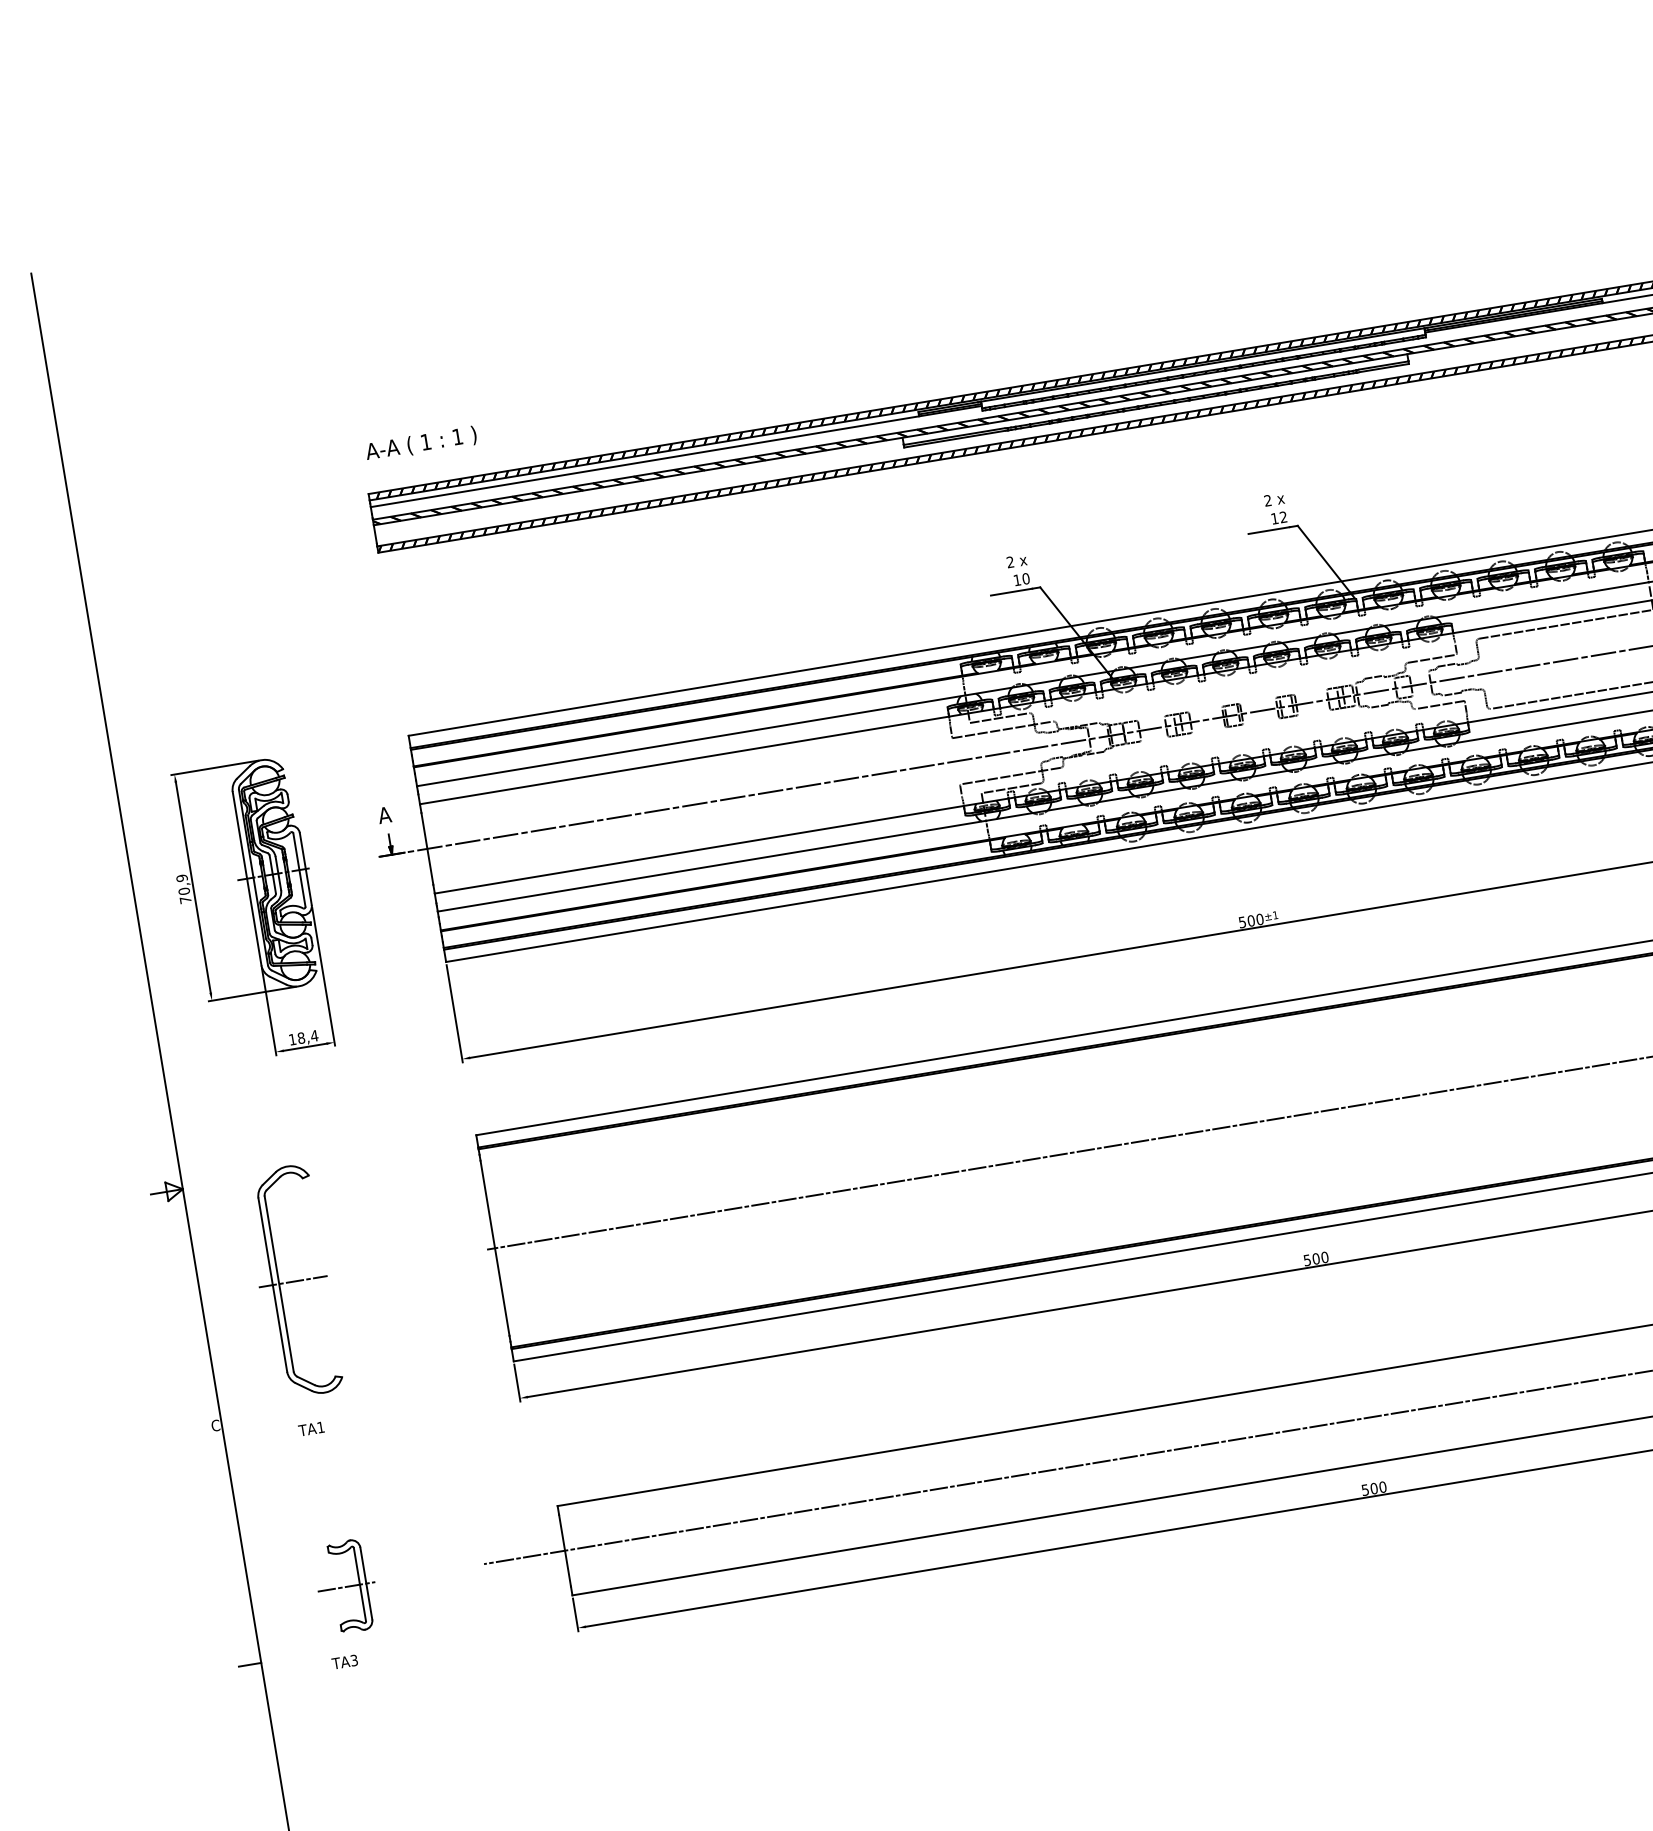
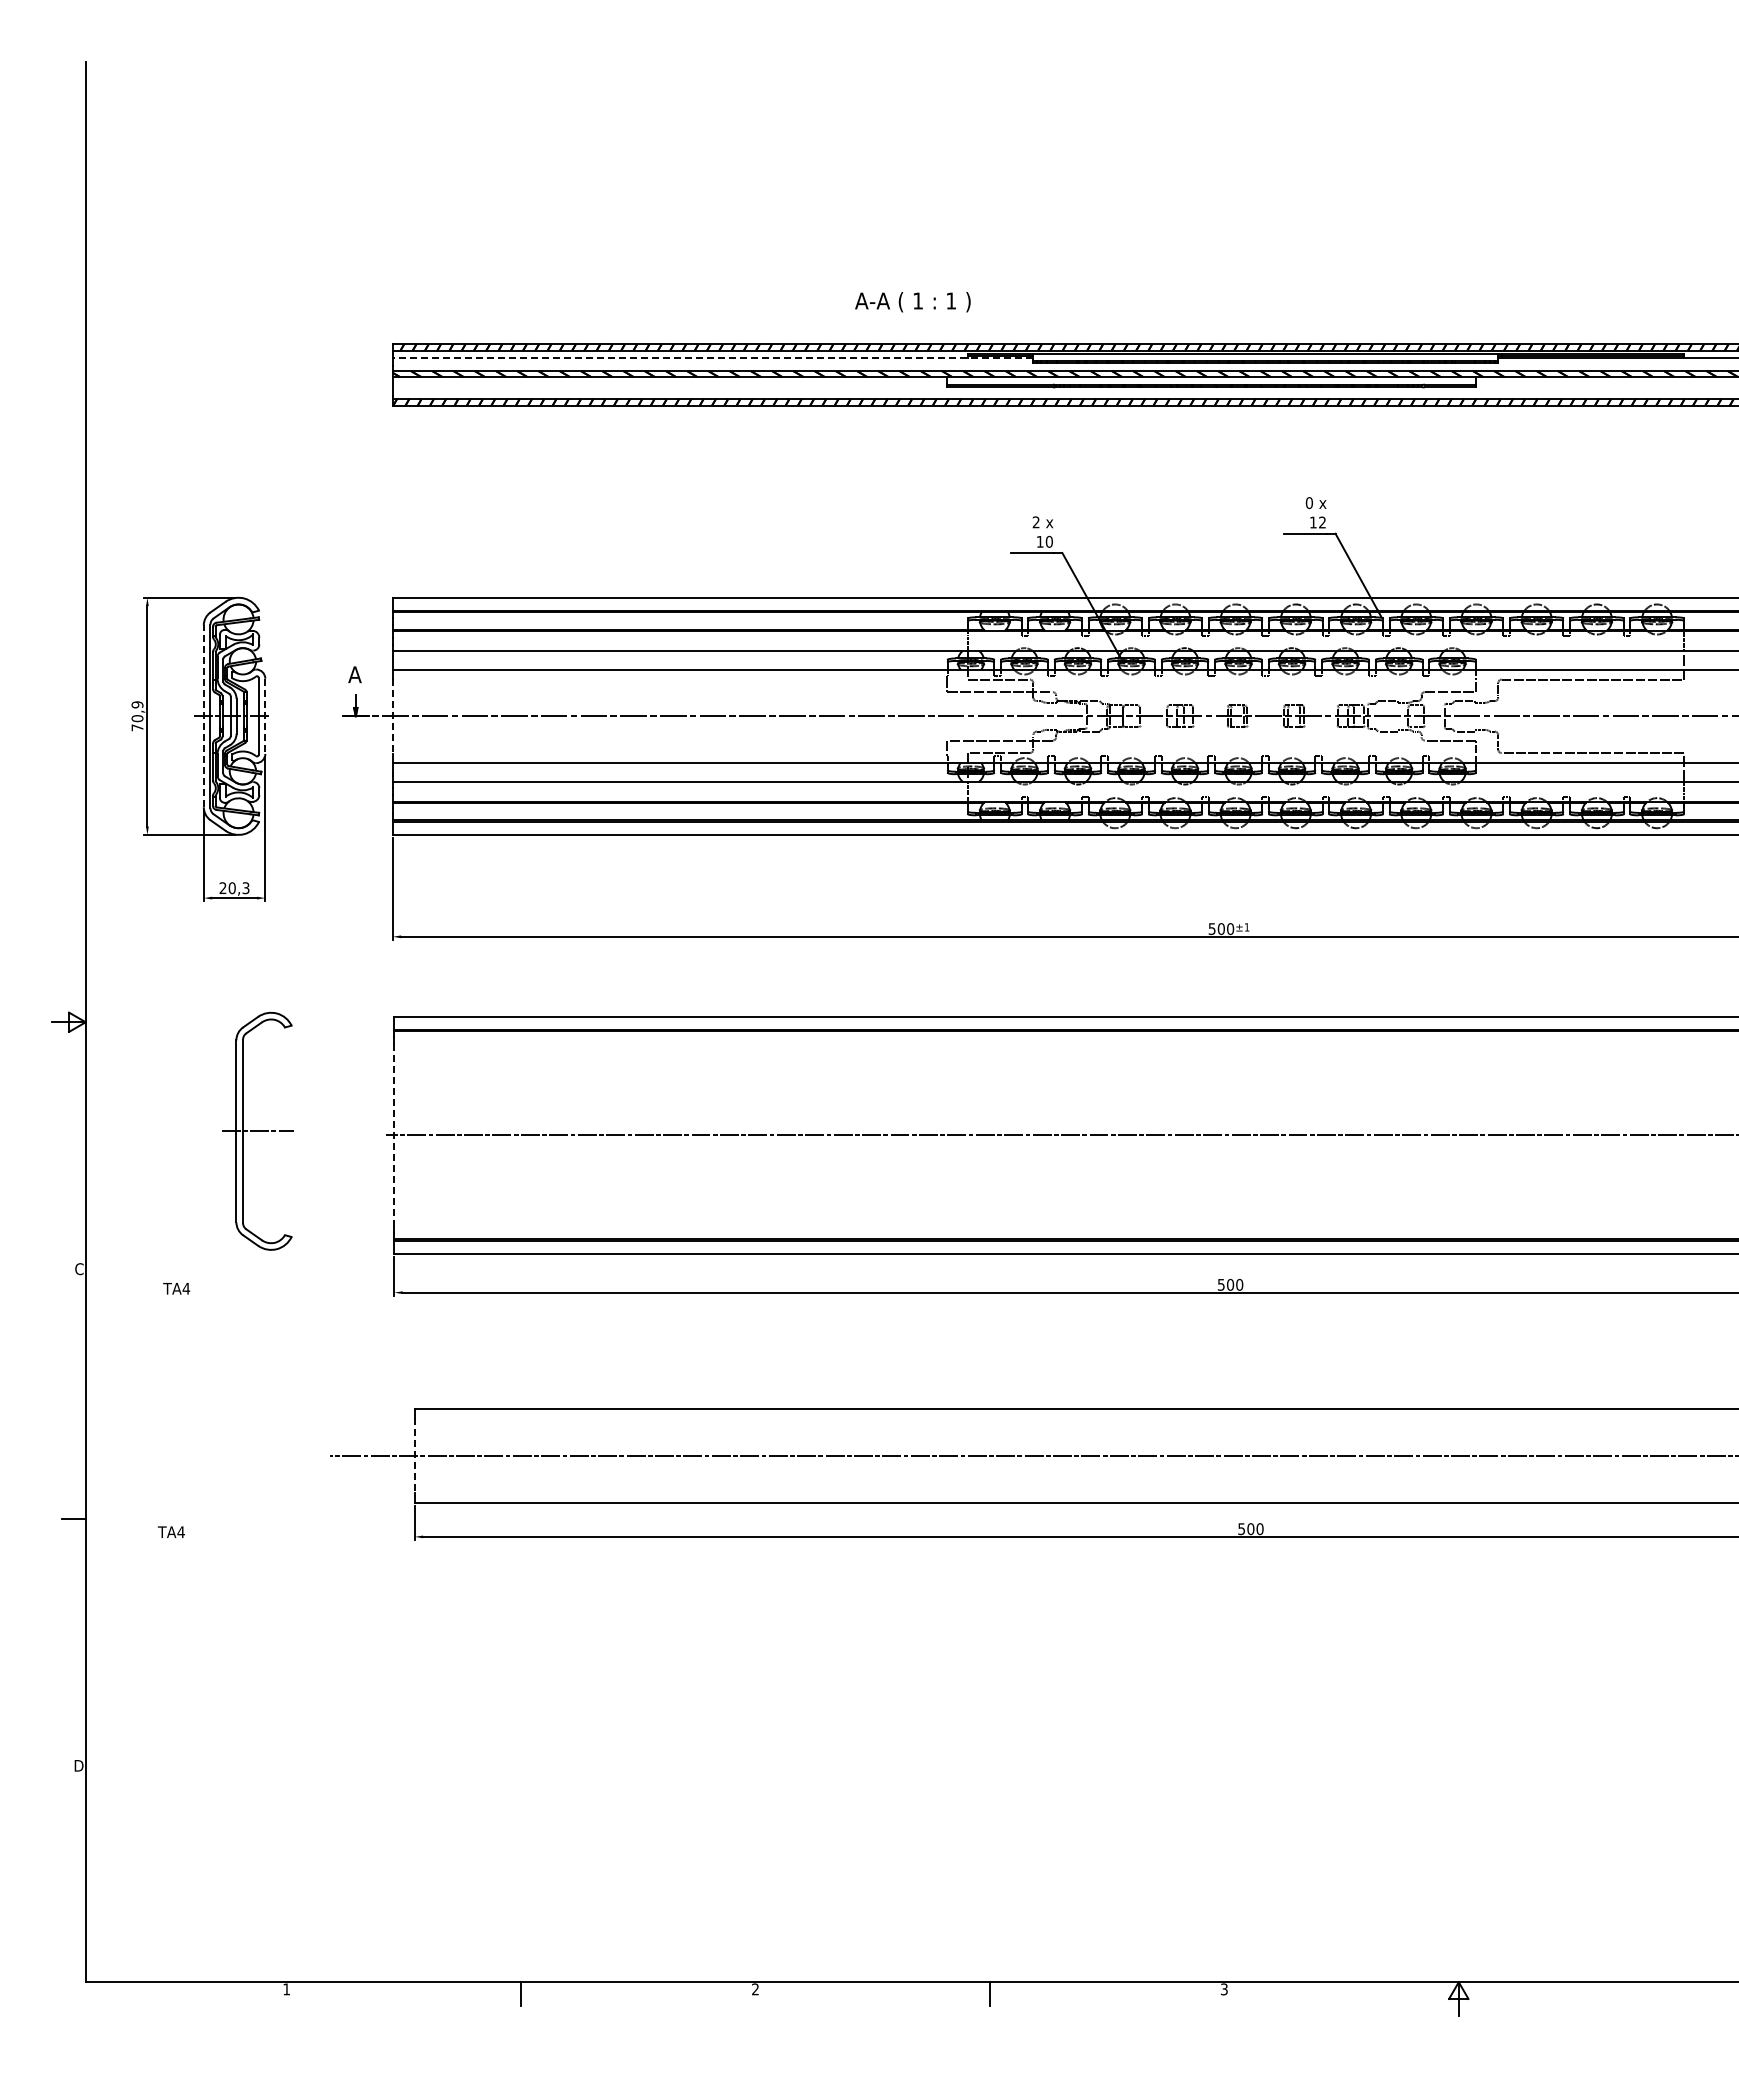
text: (420, 444) -> (912, 302), moved
line: (675, 457) -> (712, 358), solid -> dashed
text: (1267, 501) -> (1308, 503), 2 -> 0
line: (427, 849) -> (392, 716), solid -> dashed
line: (305, 869) -> (265, 716), solid -> dashed
line: (246, 878) -> (203, 716), solid -> dashed
text: (303, 1038) -> (234, 888), 18,4 -> 20,3
line: (495, 1248) -> (394, 1135), solid -> dashed
part: (292, 1280) -> (257, 1130), moved
text: (320, 1427) -> (186, 1288), TA1 -> TA4
line: (564, 1550) -> (414, 1455), solid -> dashed
part: (346, 1586) -> (185, 1455), removed
text: (353, 1660) -> (180, 1532), TA3 -> TA4

